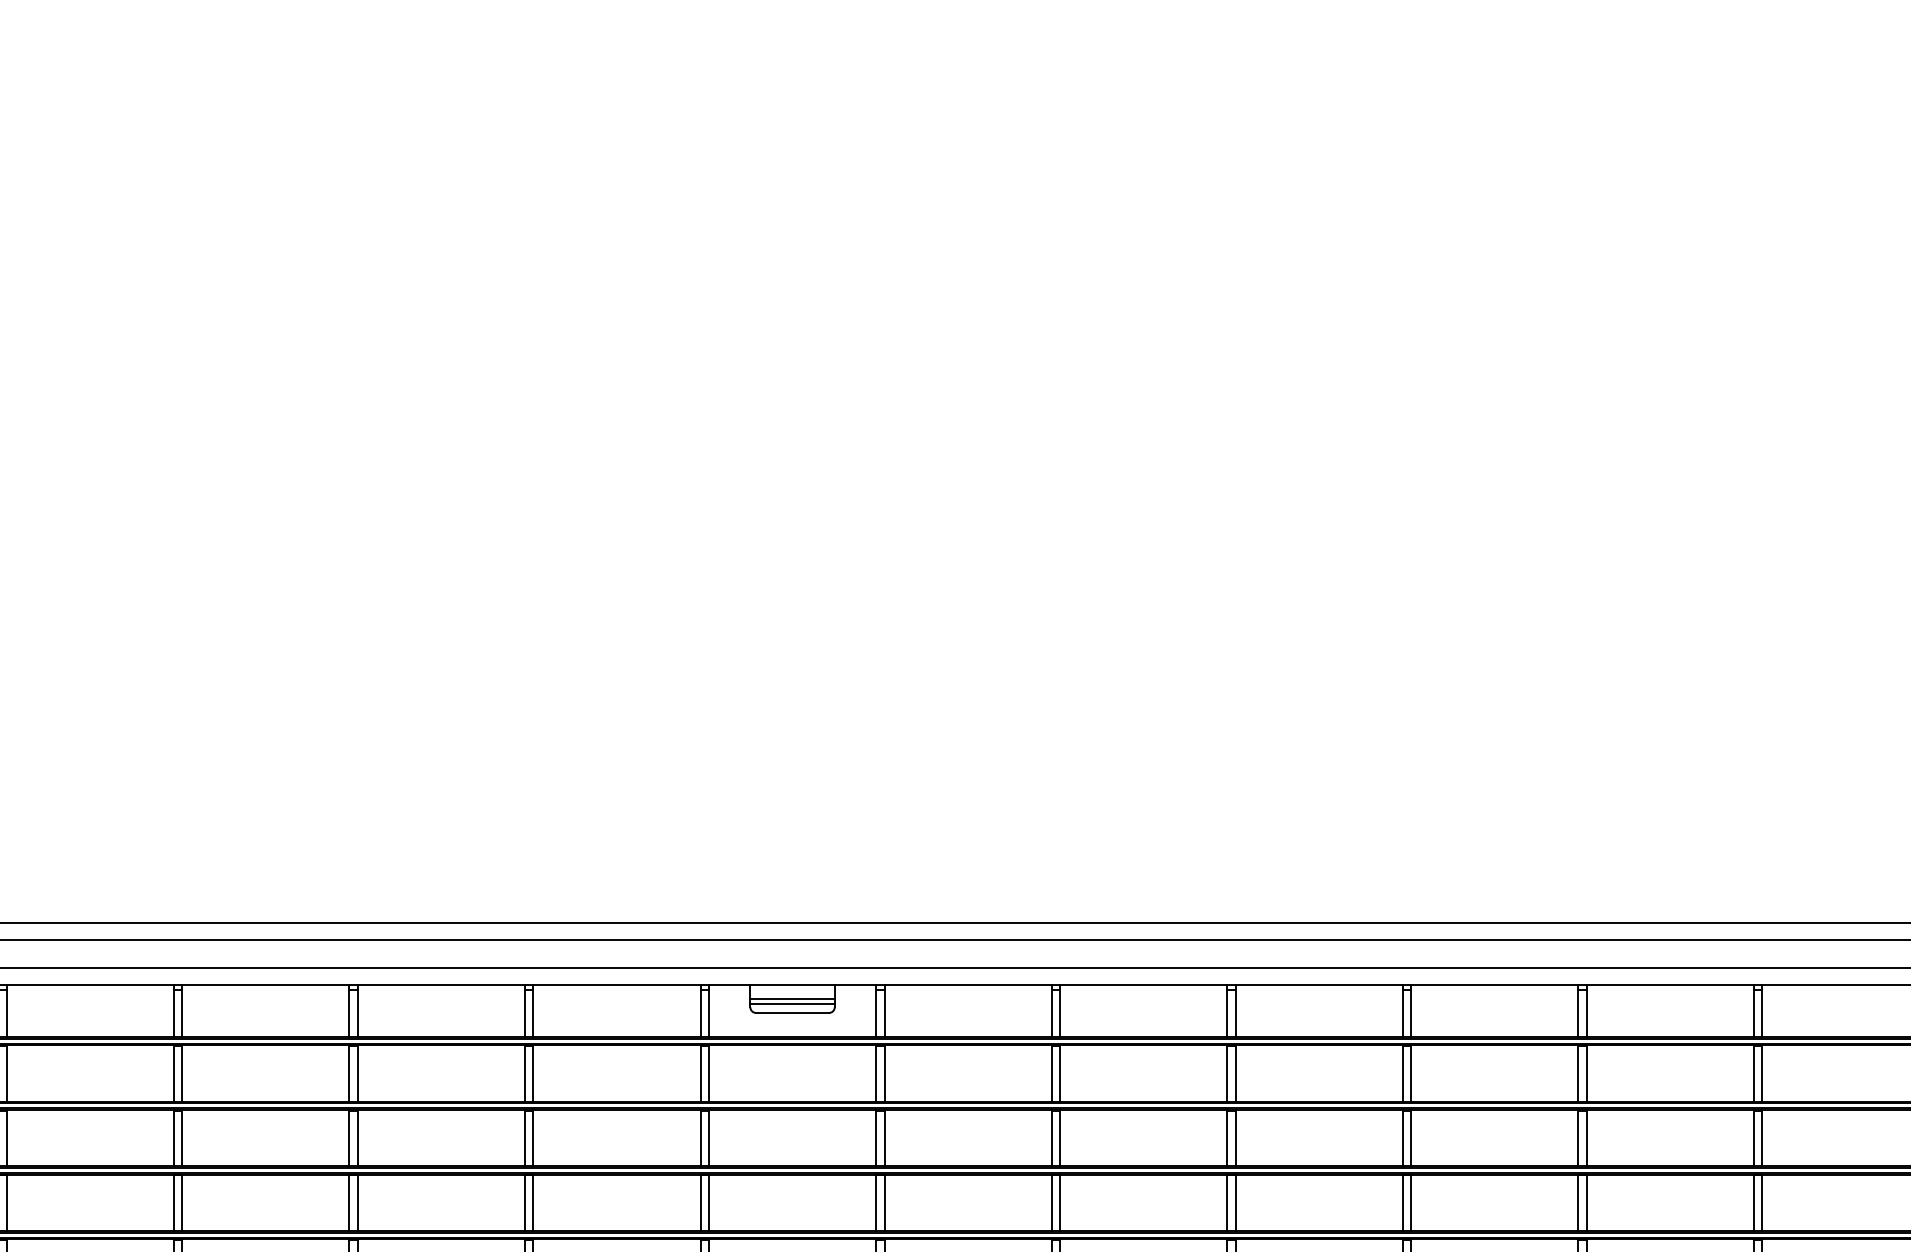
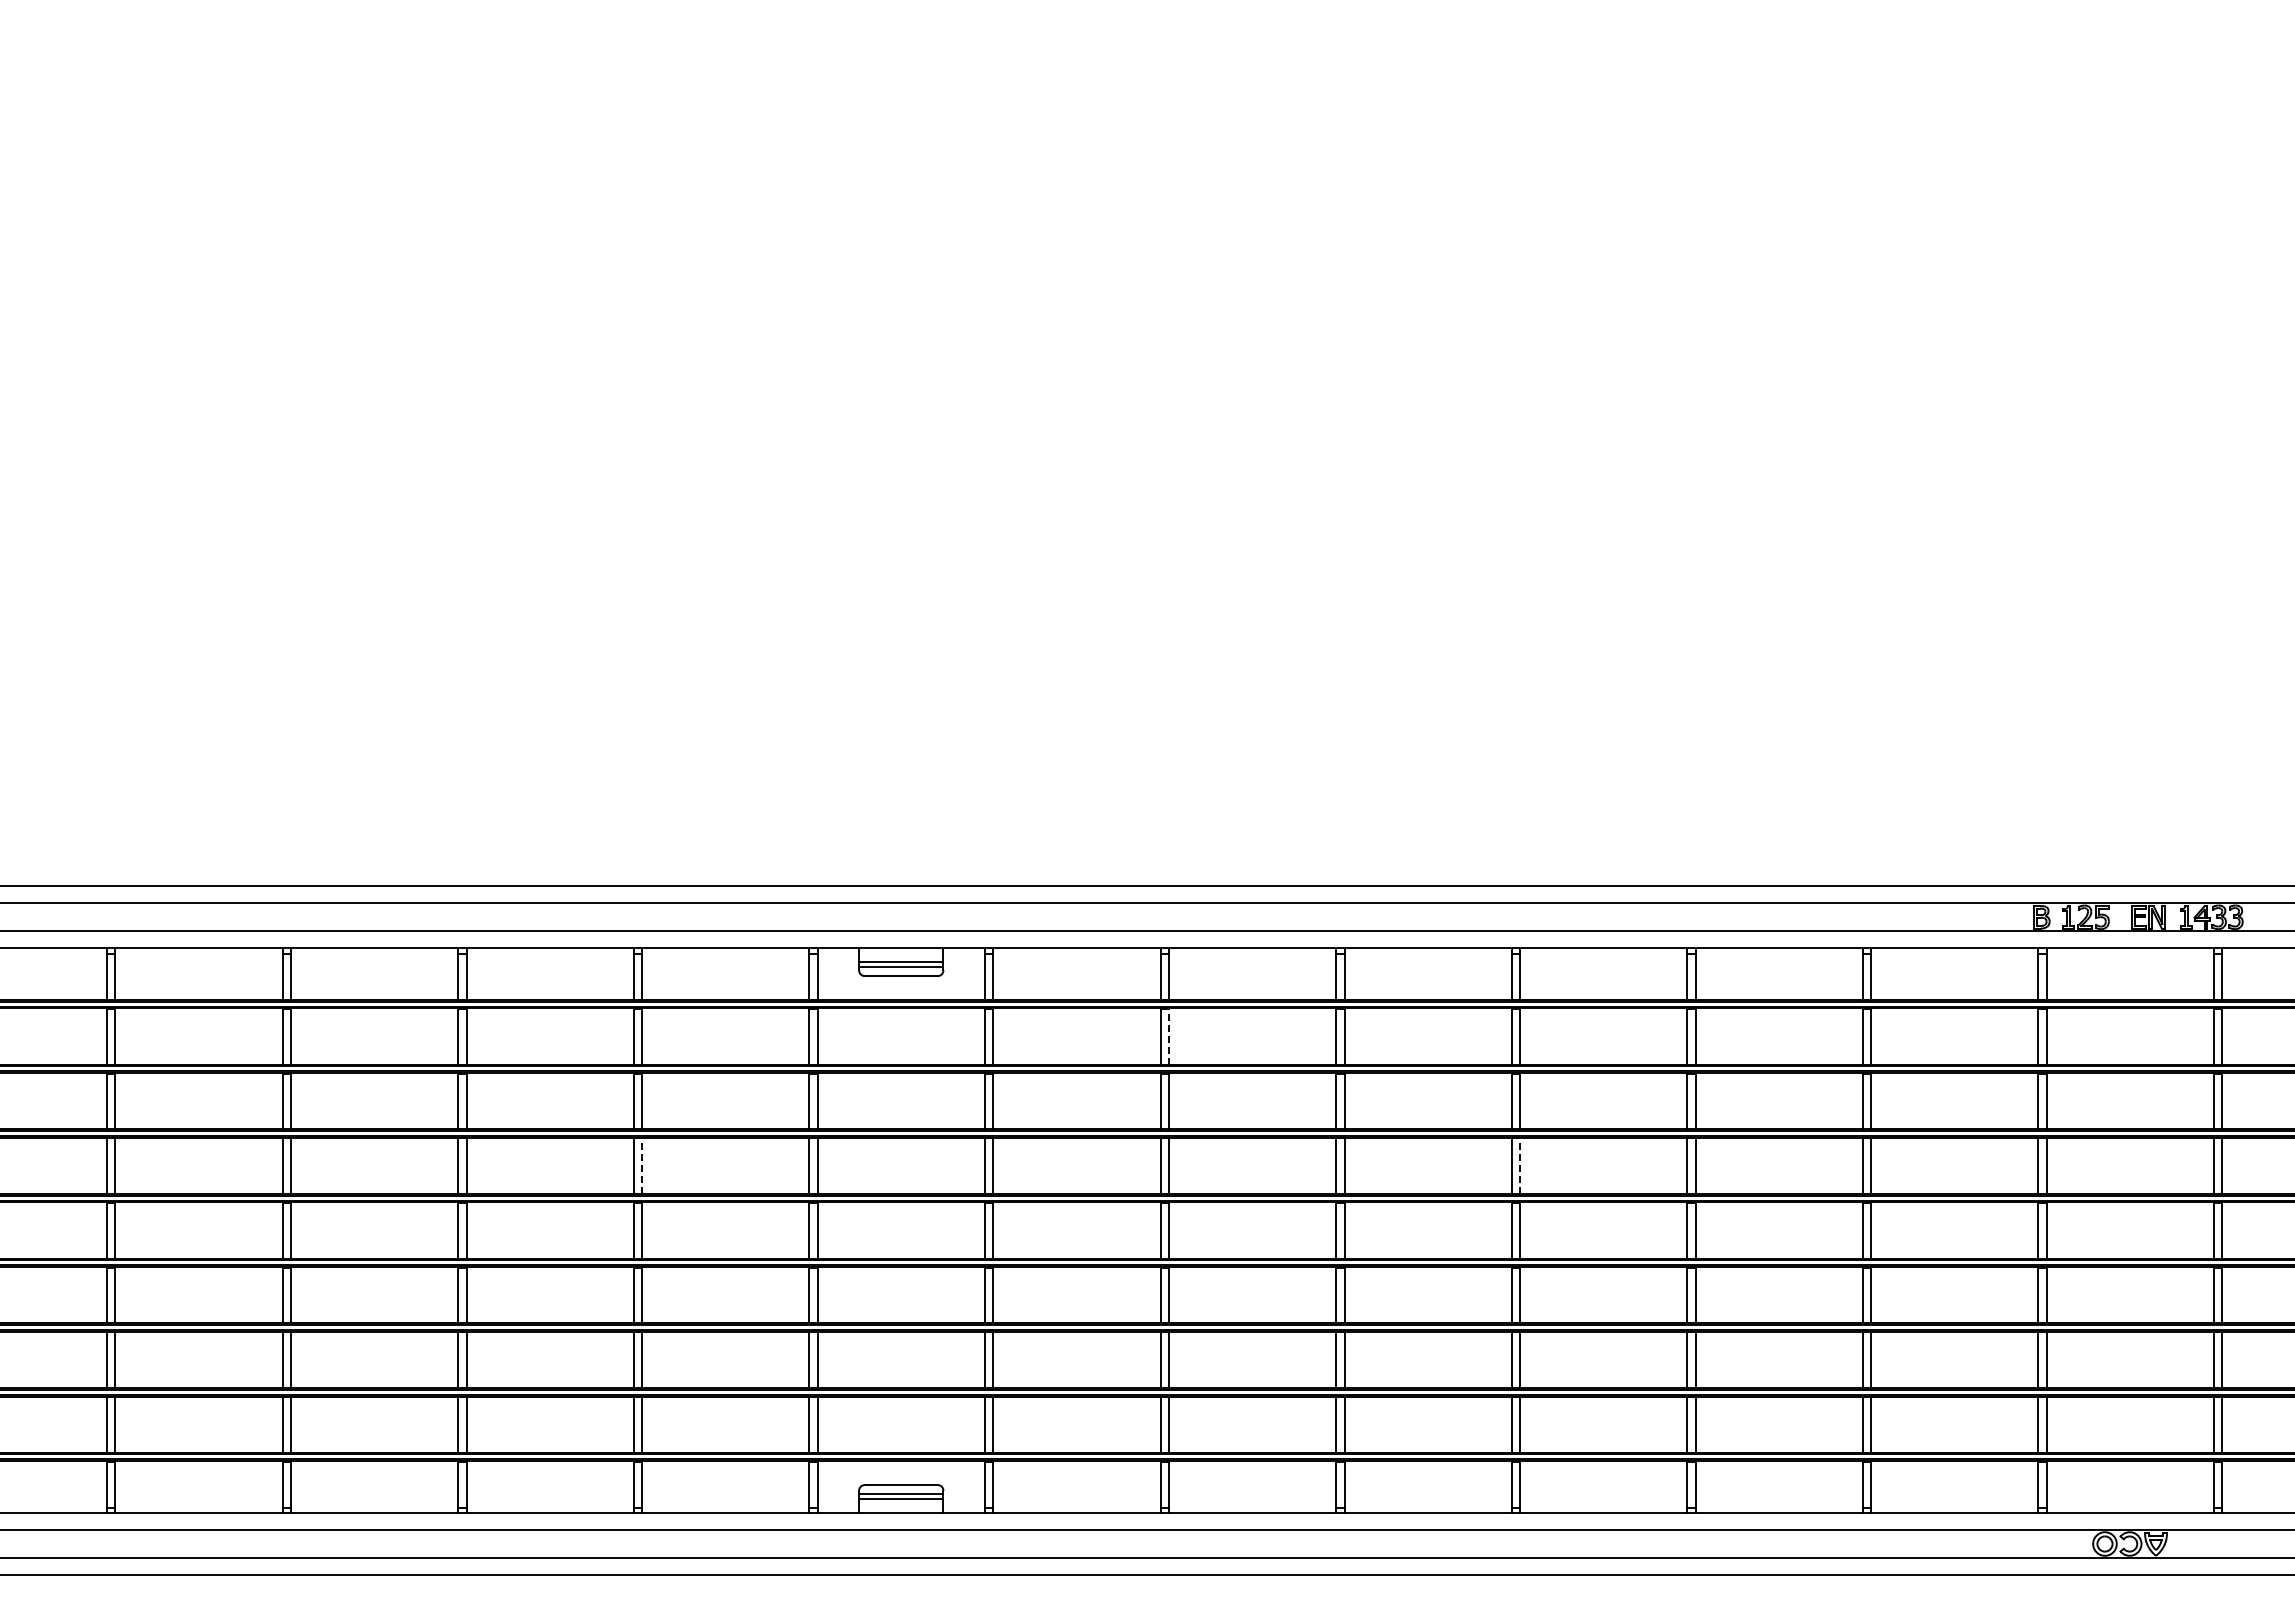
line: (1059, 1073) -> (1168, 1036), solid -> dashed
line: (533, 1203) -> (642, 1166), solid -> dashed
line: (1411, 1203) -> (1520, 1166), solid -> dashed

